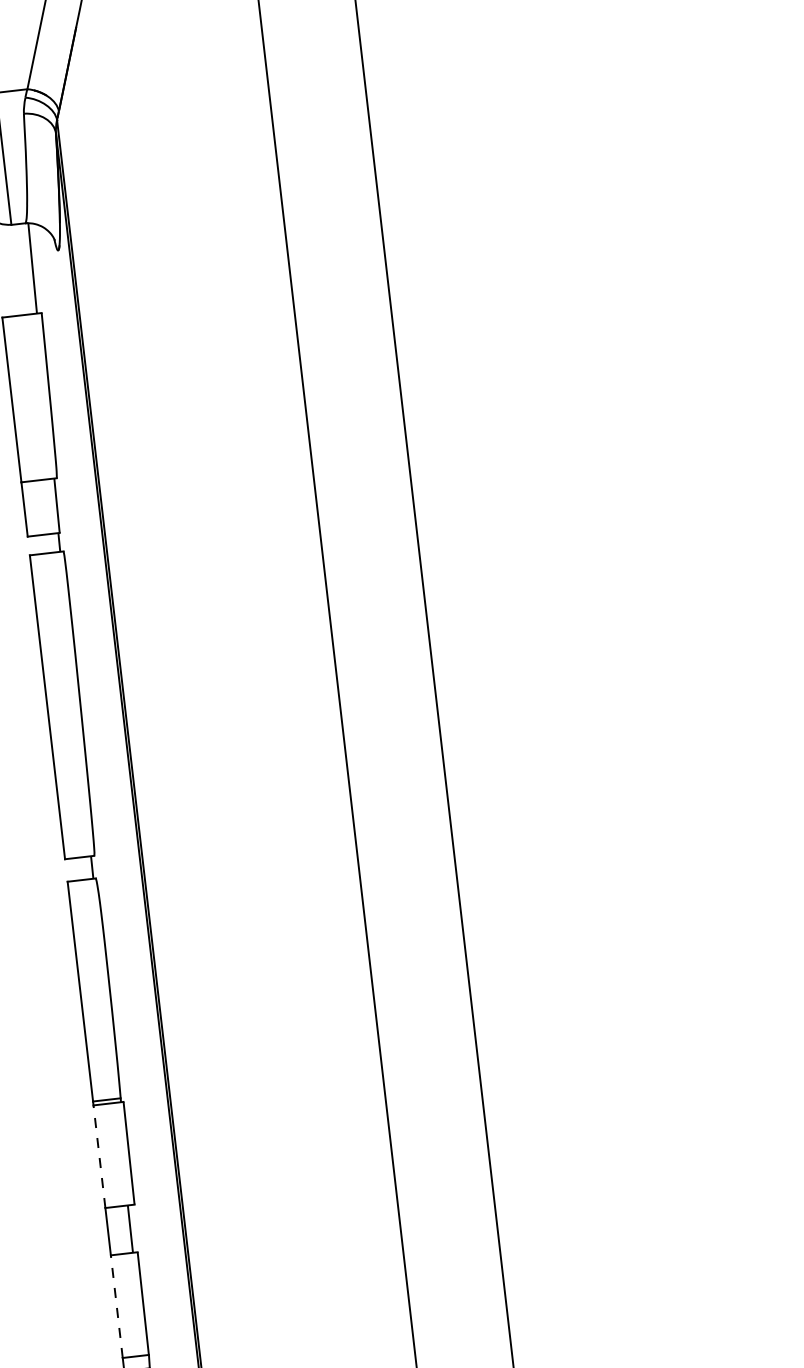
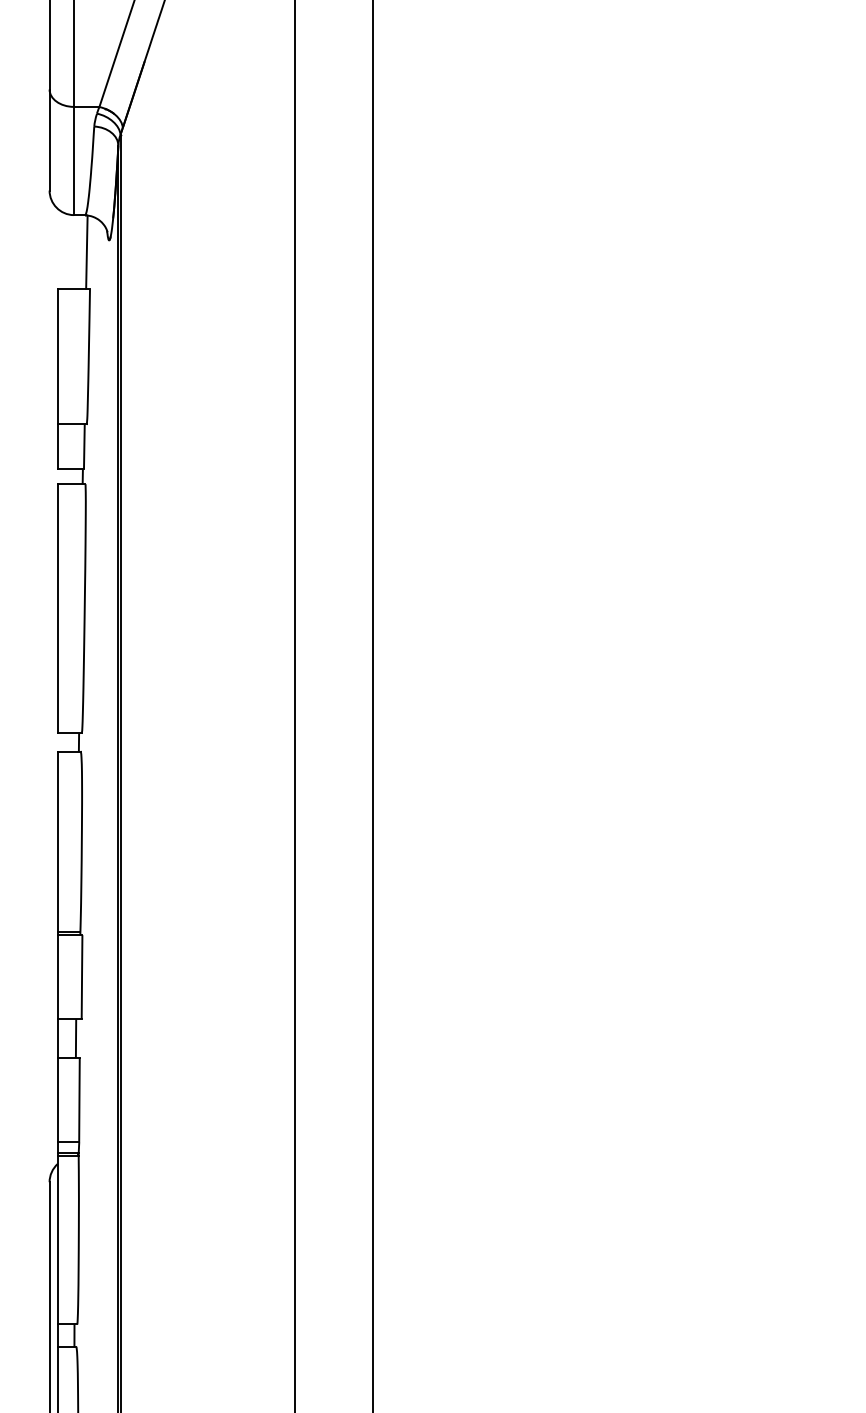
line: (99, 1155) -> (57, 976), dashed -> solid
line: (116, 1305) -> (57, 1099), dashed -> solid

